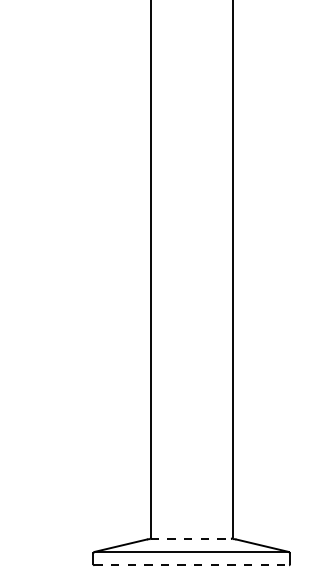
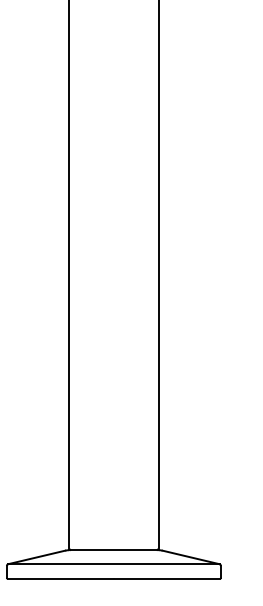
line: (191, 539) -> (113, 550), dashed -> solid
line: (192, 565) -> (114, 579), dashed -> solid

